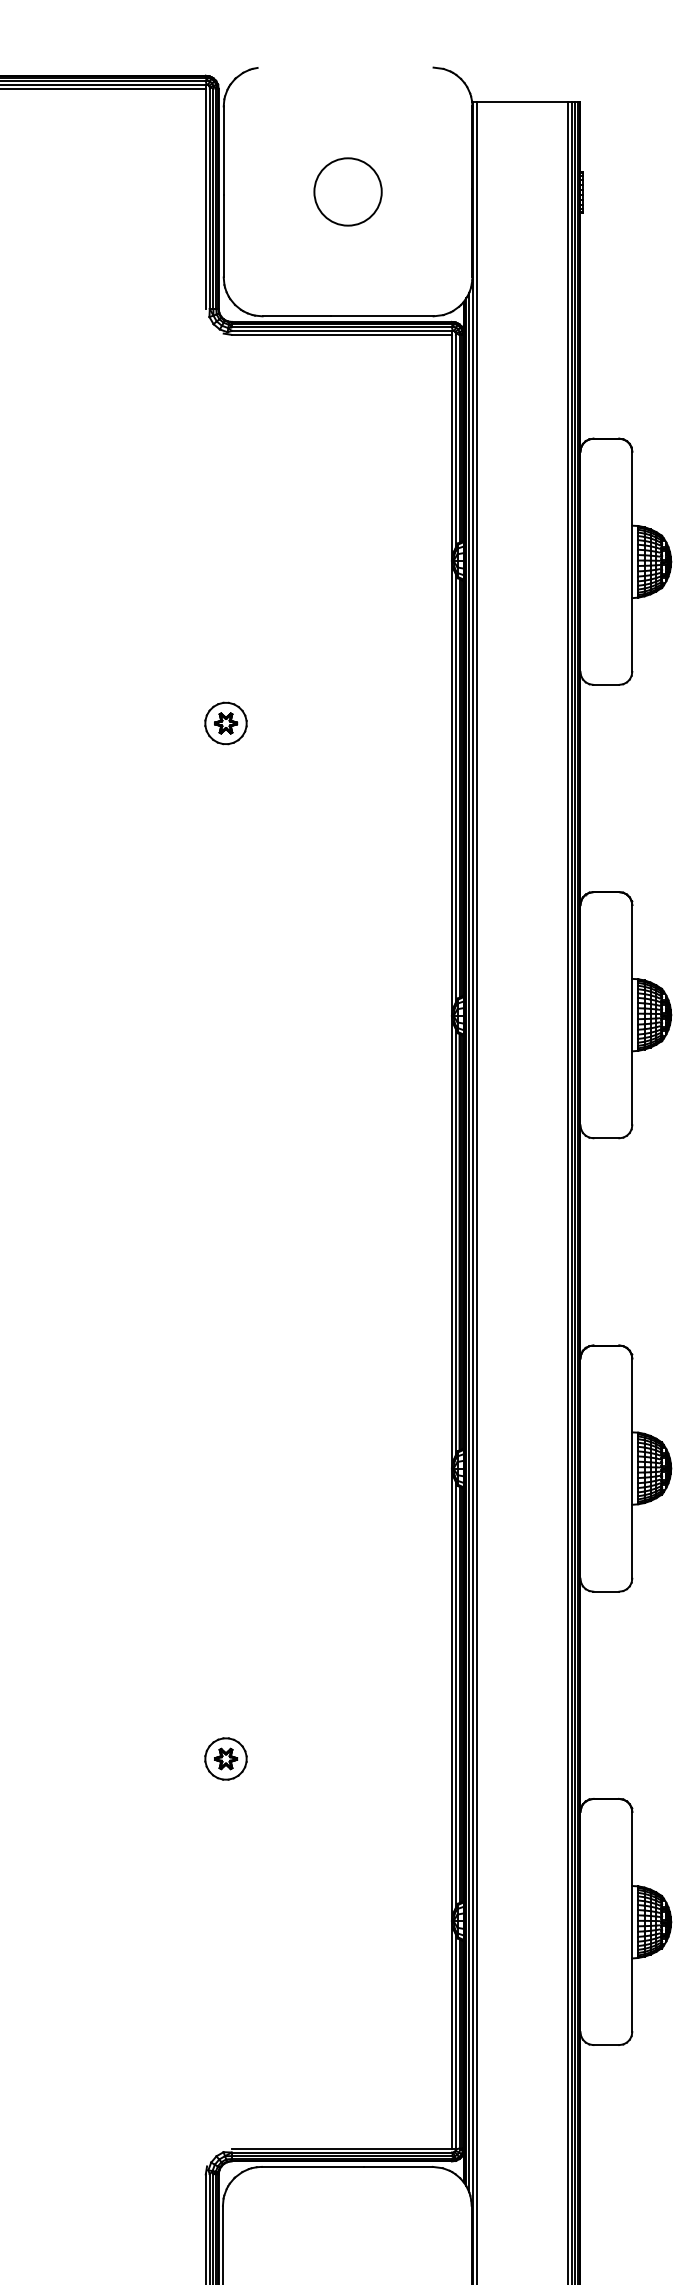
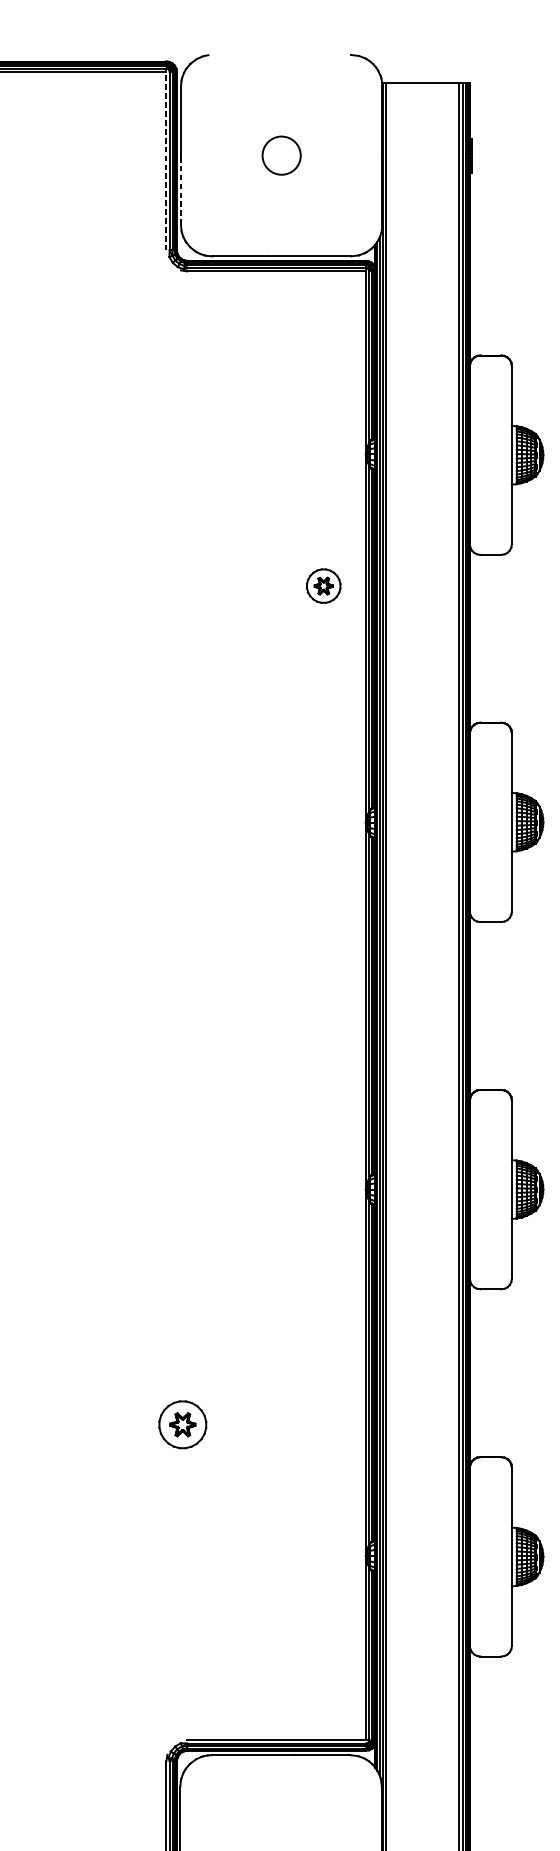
circle: (347, 191) -> (281, 155), size x0.7
line: (205, 198) -> (166, 160), solid -> dashed
line: (223, 235) -> (180, 190), solid -> dashed
part: (225, 723) -> (323, 586), moved
part: (225, 1758) -> (182, 1424), size x1.4

